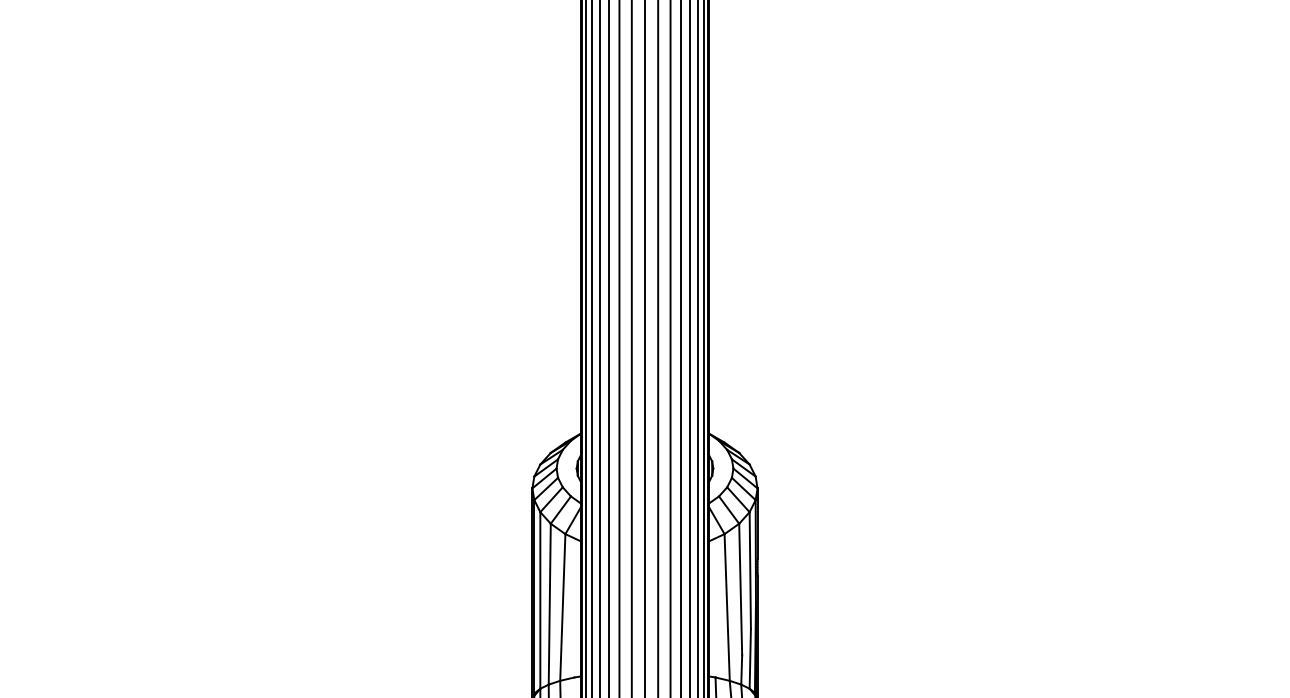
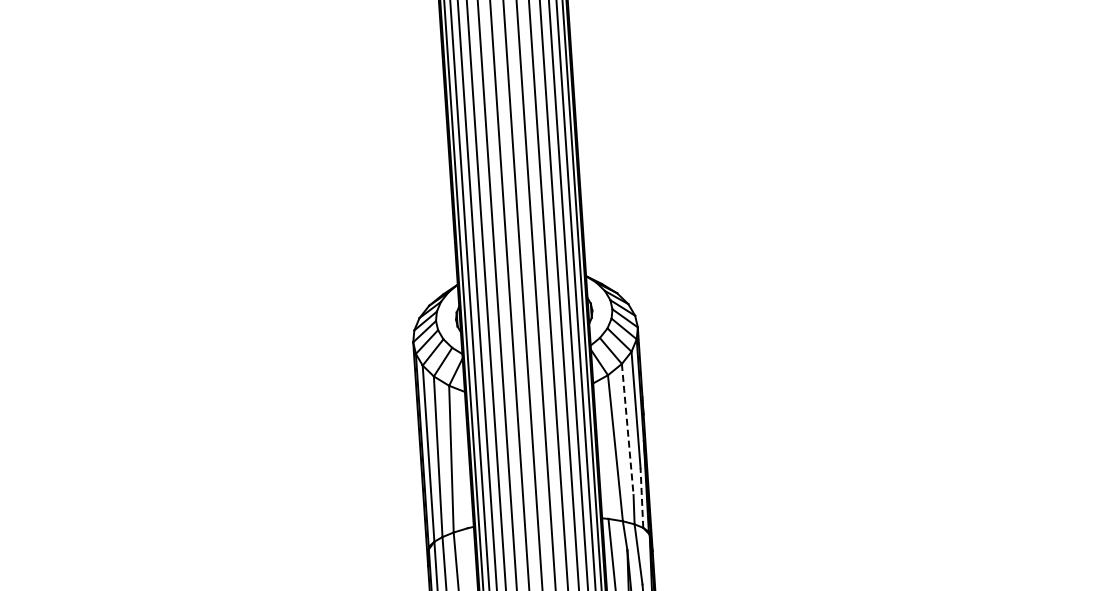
line: (740, 589) -> (627, 429), solid -> dashed
line: (750, 658) -> (642, 497), solid -> dashed

